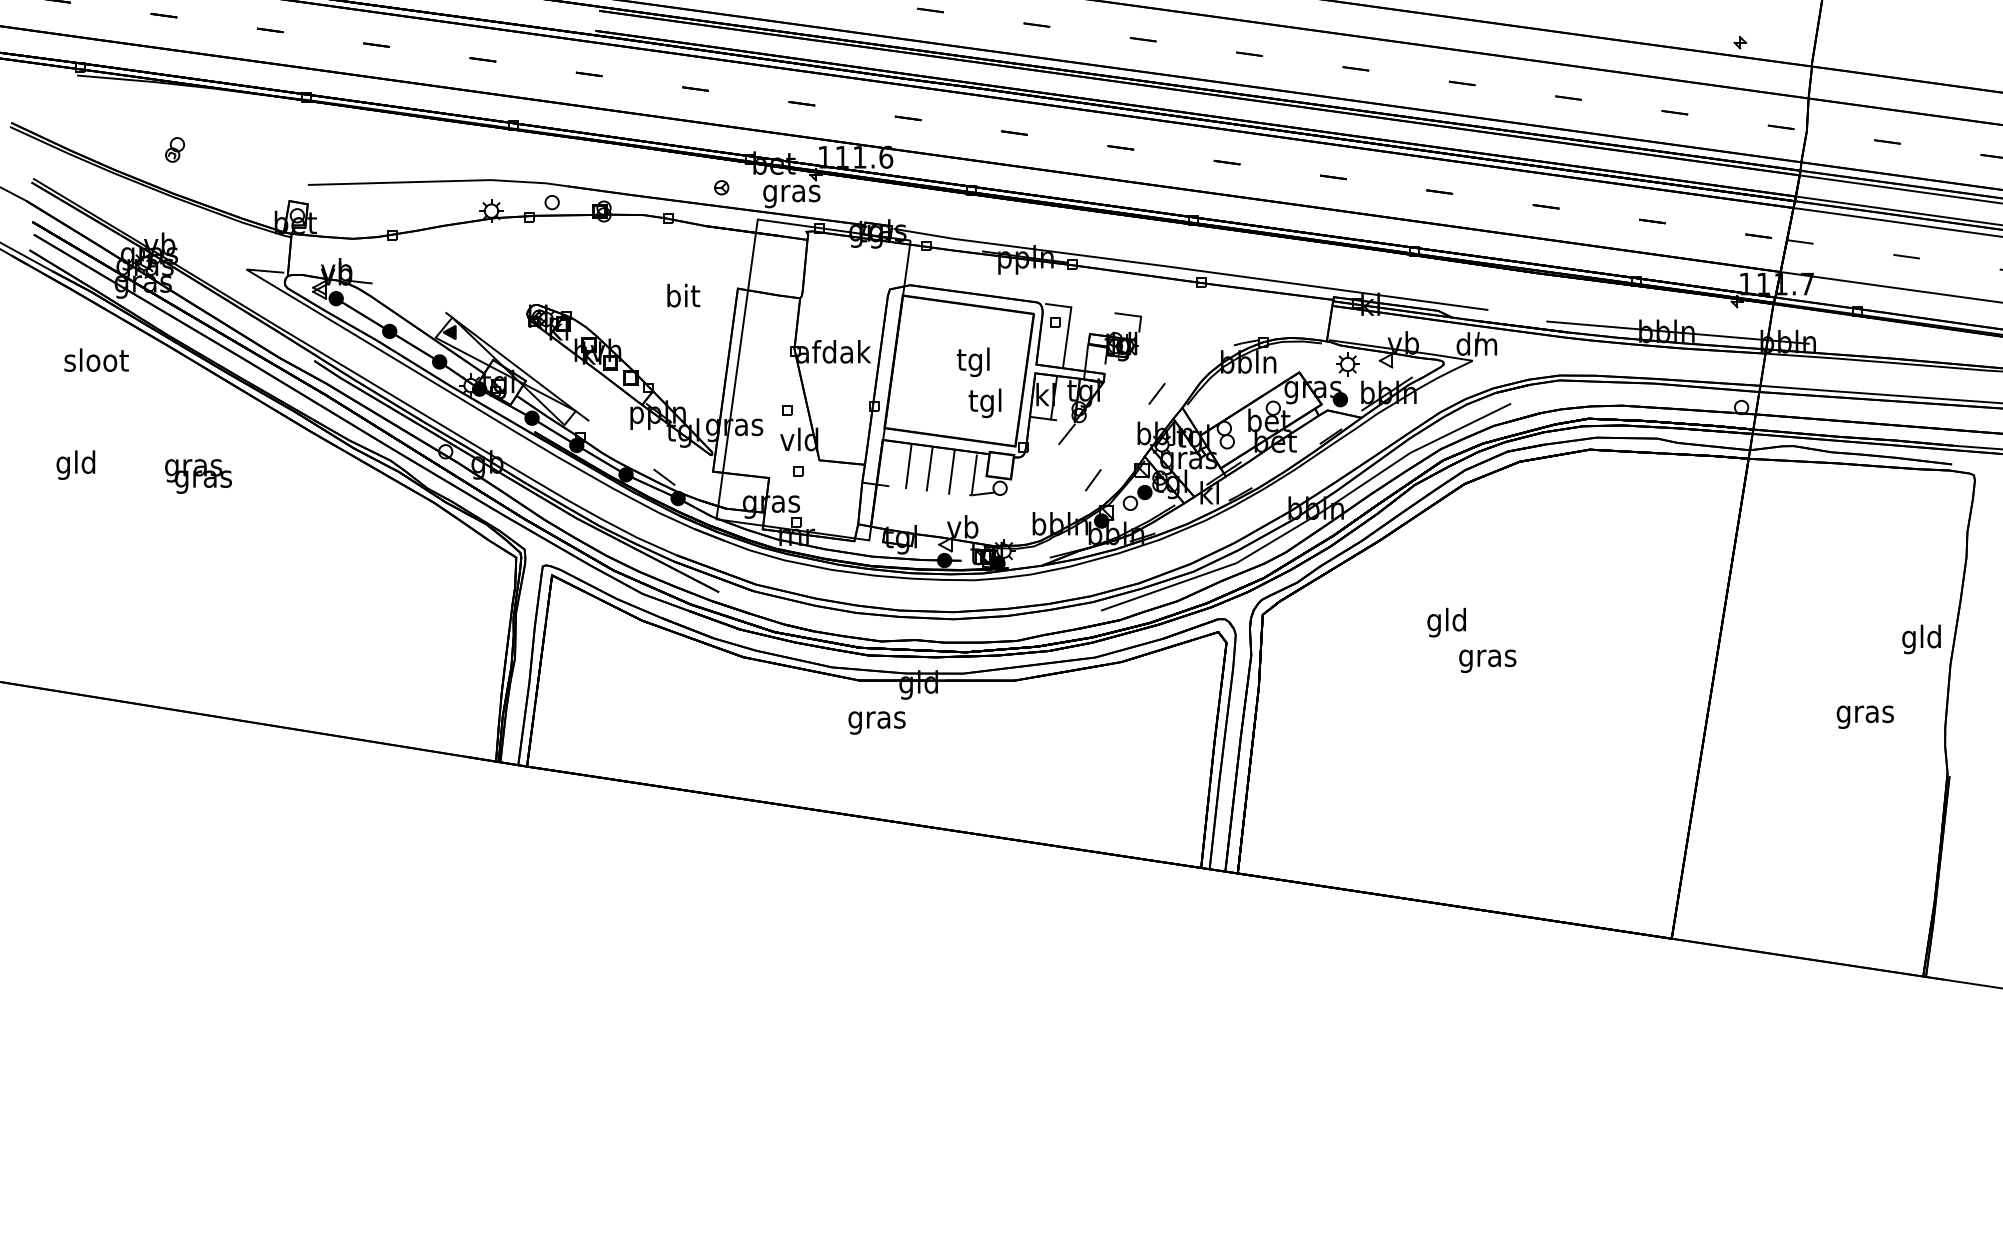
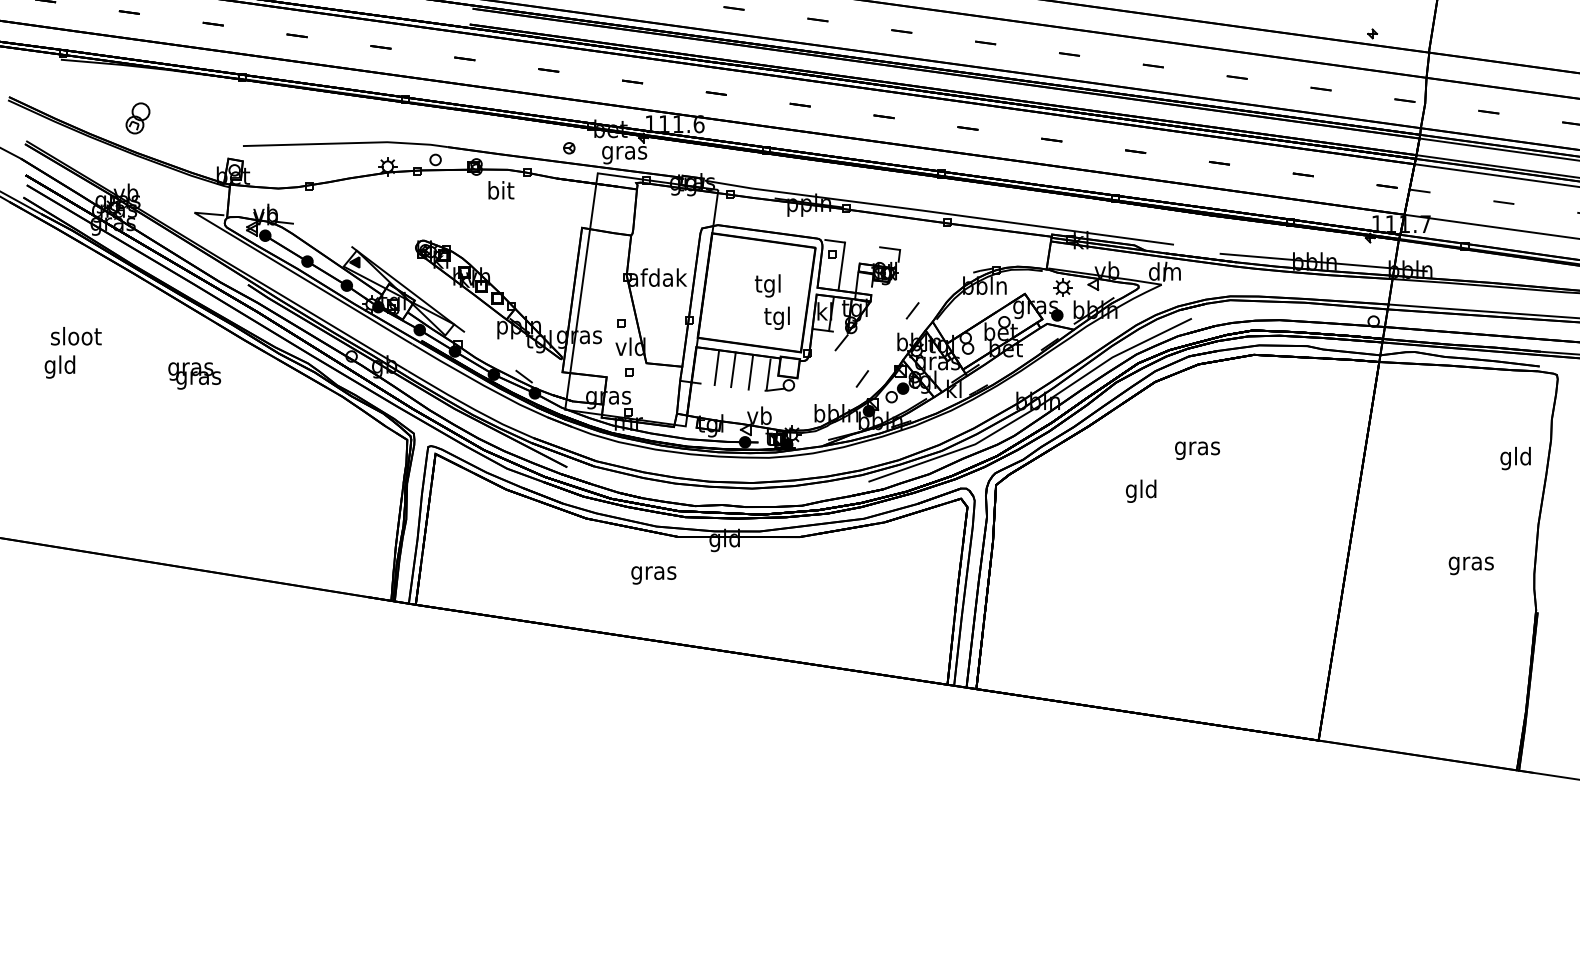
part: (175, 150) -> (138, 118), size x1.6
text: (683, 295) -> (501, 190), moved
text: (96, 360) -> (76, 336), moved
text: (198, 475) -> (194, 375), moved
text: (1921, 639) -> (1515, 458), moved
text: (1487, 660) -> (1197, 450), moved
text: (876, 723) -> (653, 575), moved

